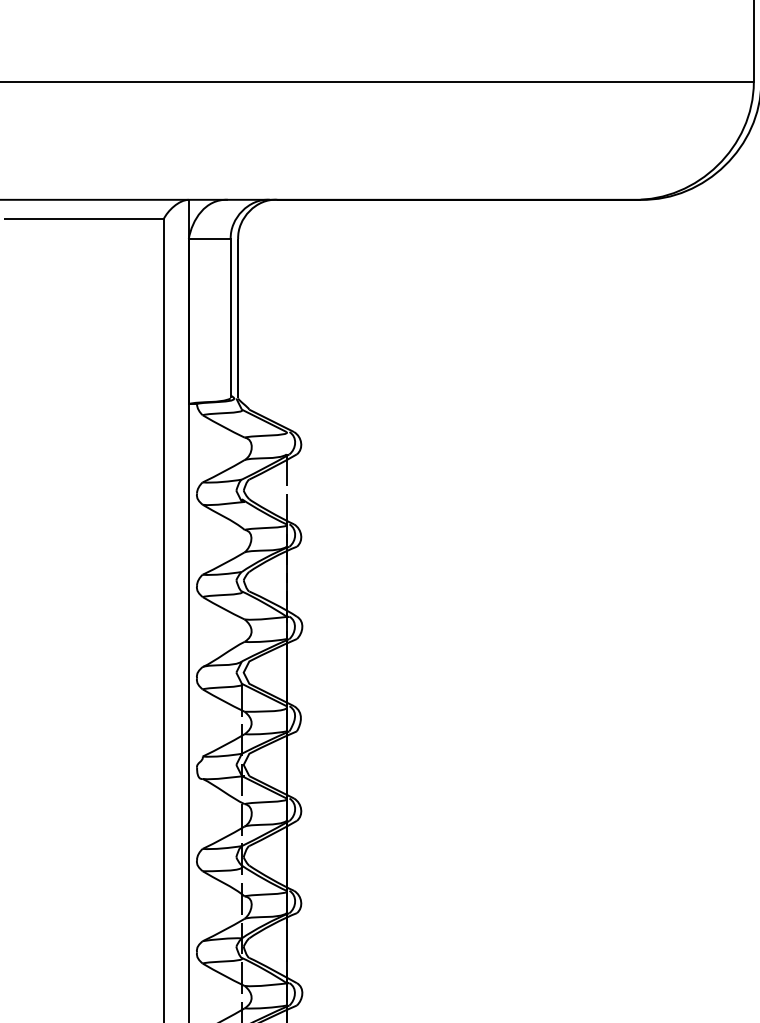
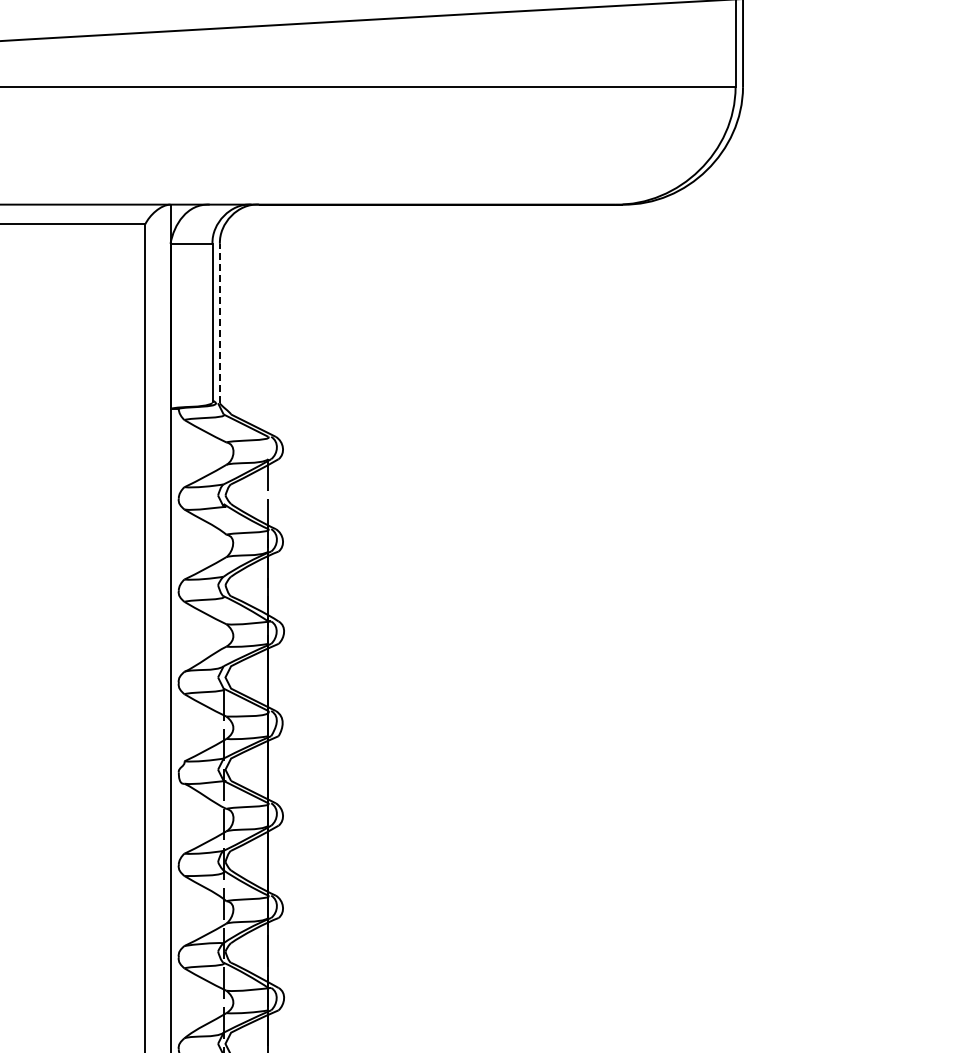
line: (237, 318) -> (219, 323), solid -> dashed

